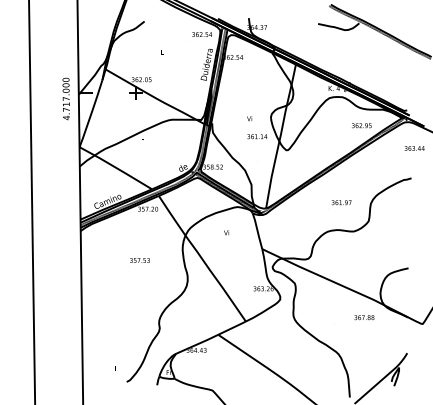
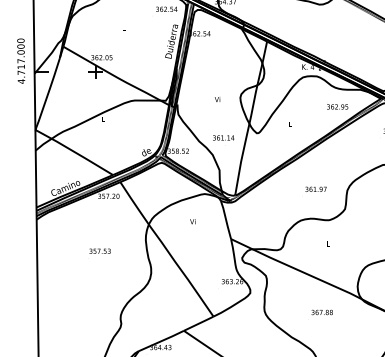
text: (65, 98) -> (20, 60), moved
text: (257, 136) -> (223, 137), moved
text: (364, 317) -> (322, 312), moved

